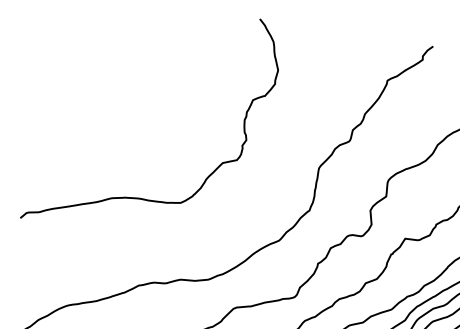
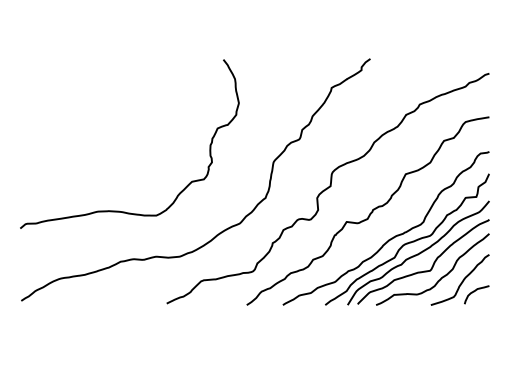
curve: (137, 196) -> (119, 210), moved

